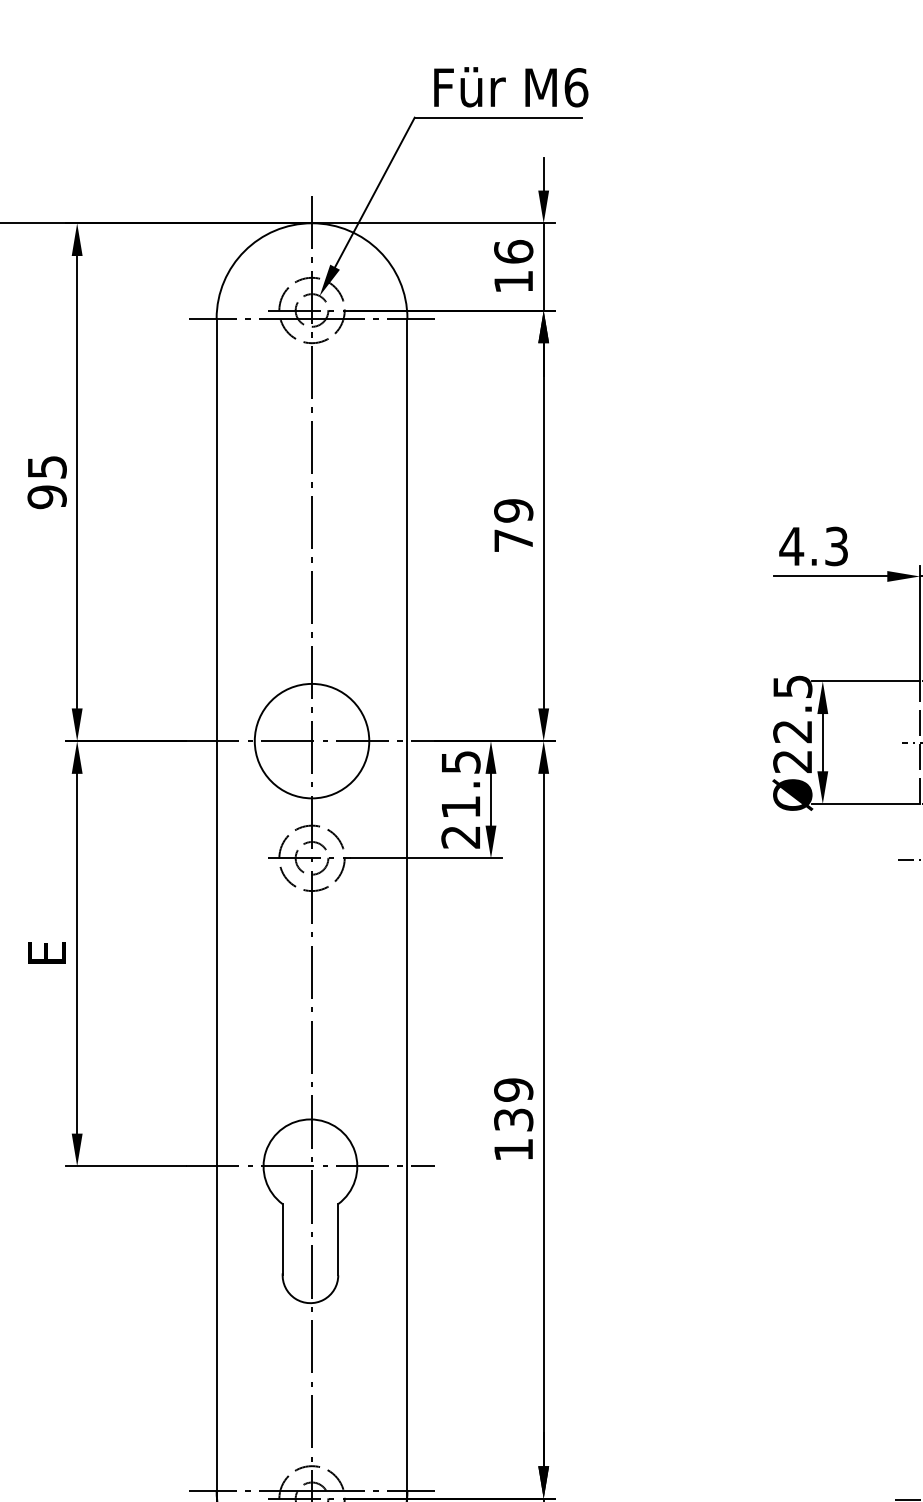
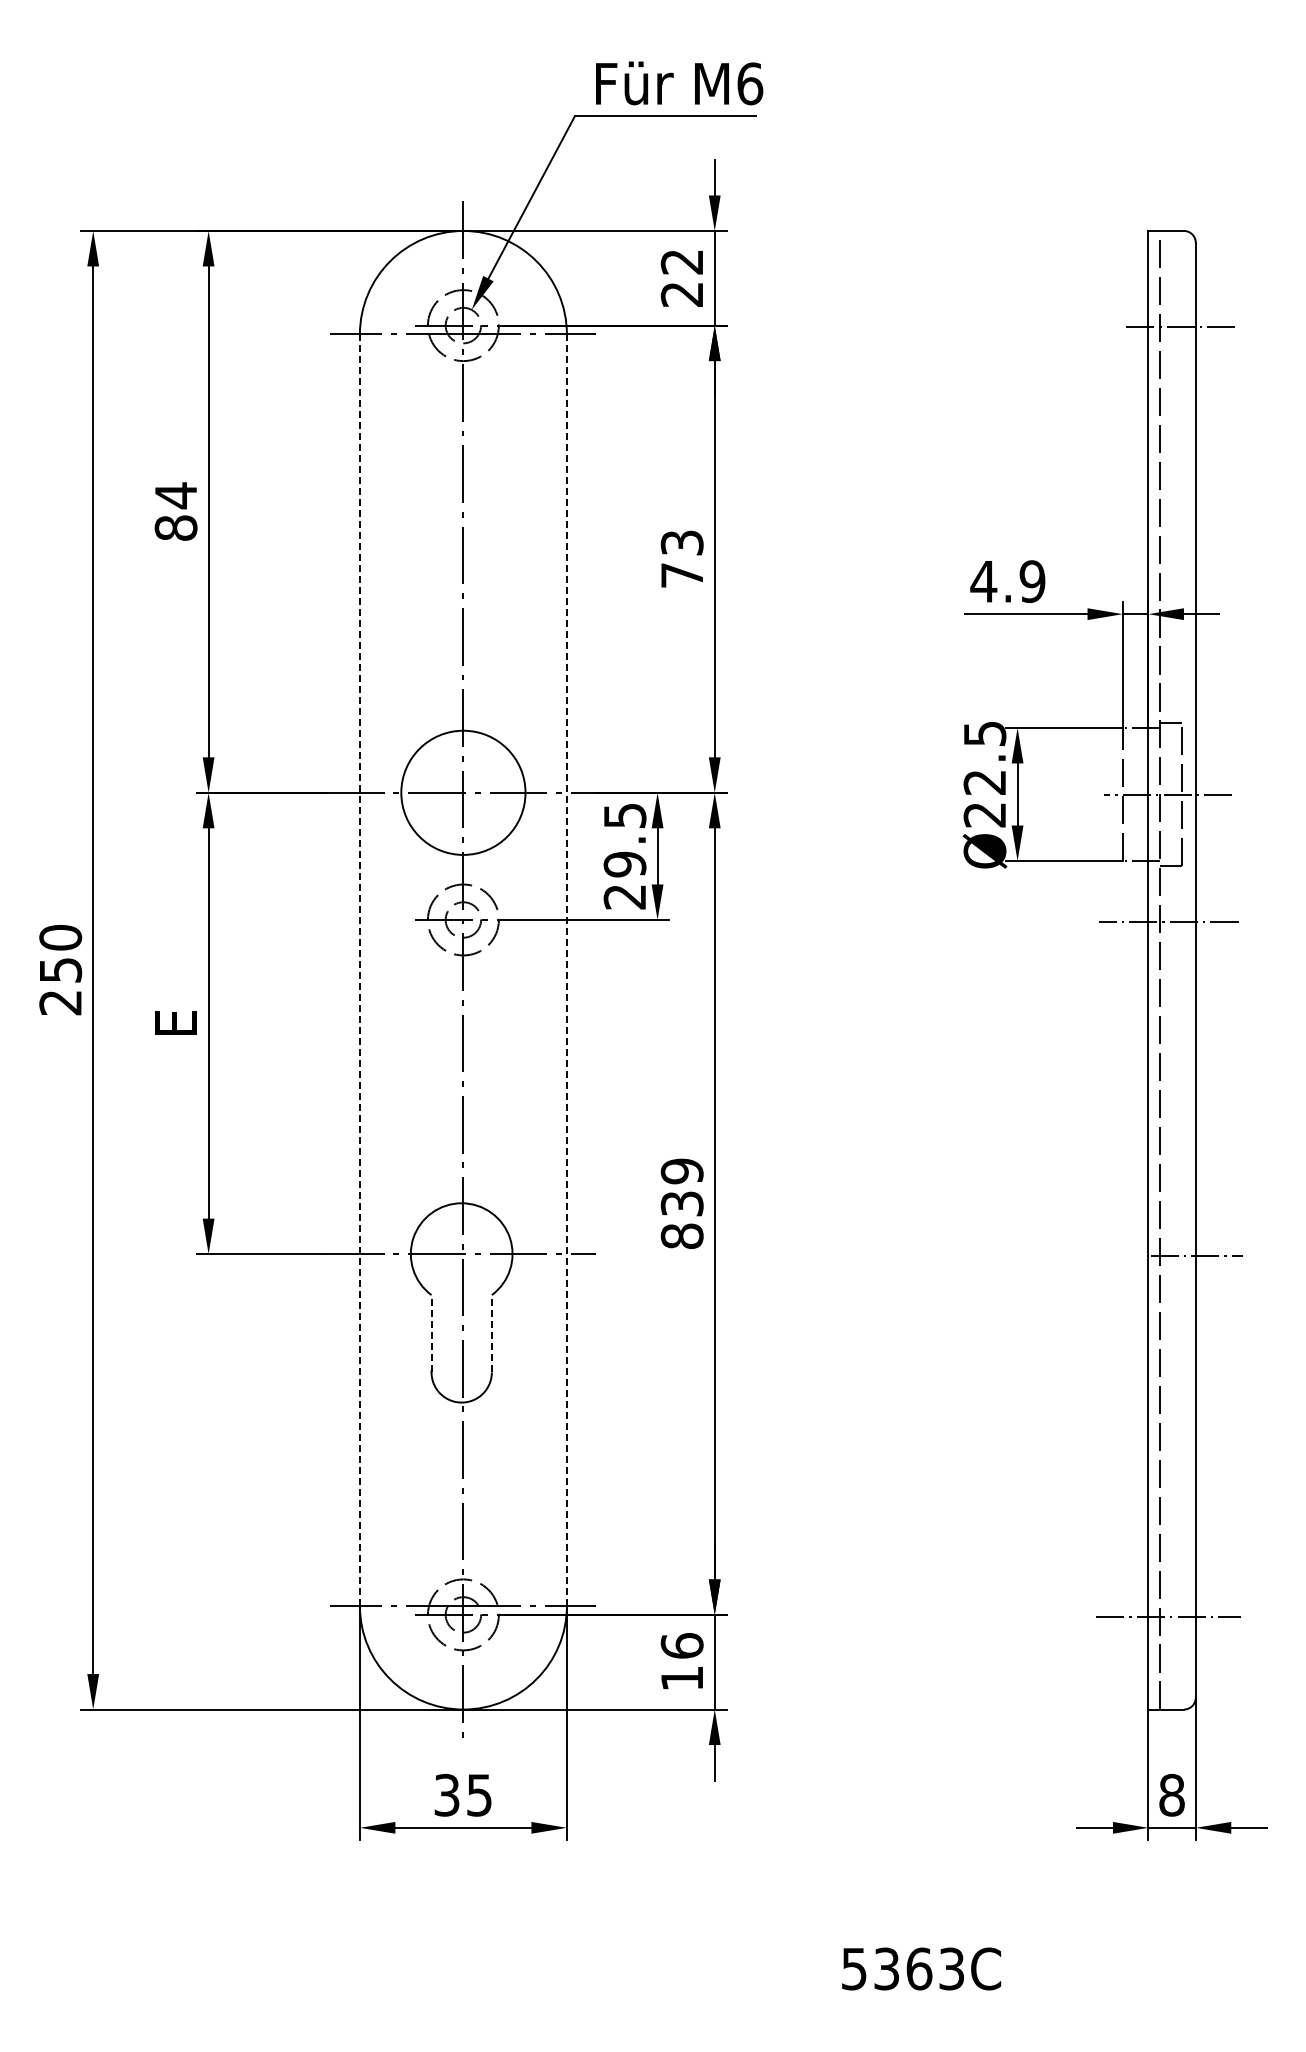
text: (513, 266) -> (681, 277), 16 -> 22
text: (46, 481) -> (175, 511), 95 -> 84
text: (513, 510) -> (682, 542), 79 -> 73
text: (836, 546) -> (1032, 581), 4.3 -> 4.9
text: (460, 807) -> (624, 864), 21.5 -> 29.5
line: (216, 904) -> (359, 970), solid -> dashed
line: (407, 904) -> (566, 970), solid -> dashed
text: (513, 1150) -> (681, 1236), 139 -> 839
line: (282, 1239) -> (431, 1333), solid -> dashed
line: (337, 1239) -> (491, 1333), solid -> dashed

